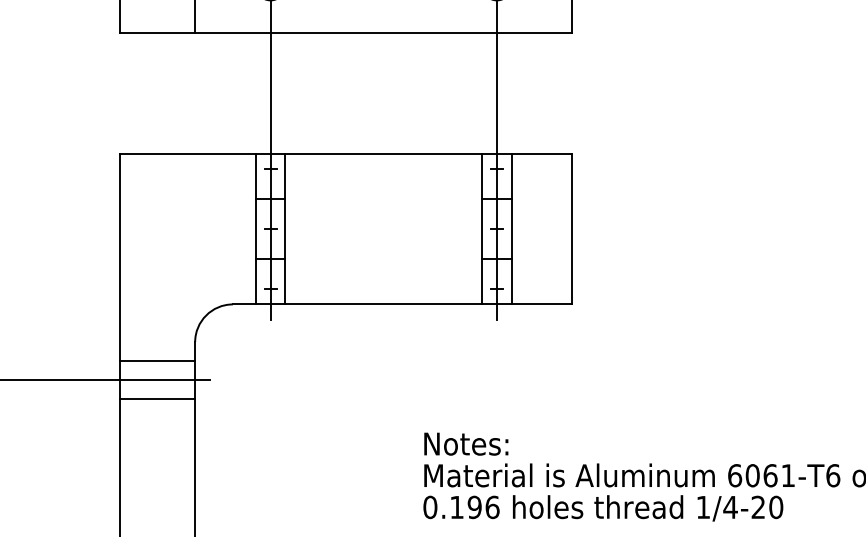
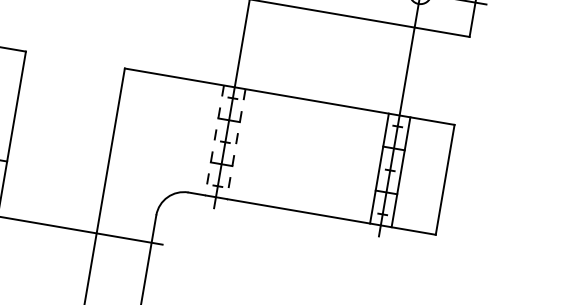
line: (255, 229) -> (214, 140), solid -> dashed
line: (285, 229) -> (236, 144), solid -> dashed
line: (157, 361) -> (126, 224), removed
line: (157, 398) -> (121, 251), removed

